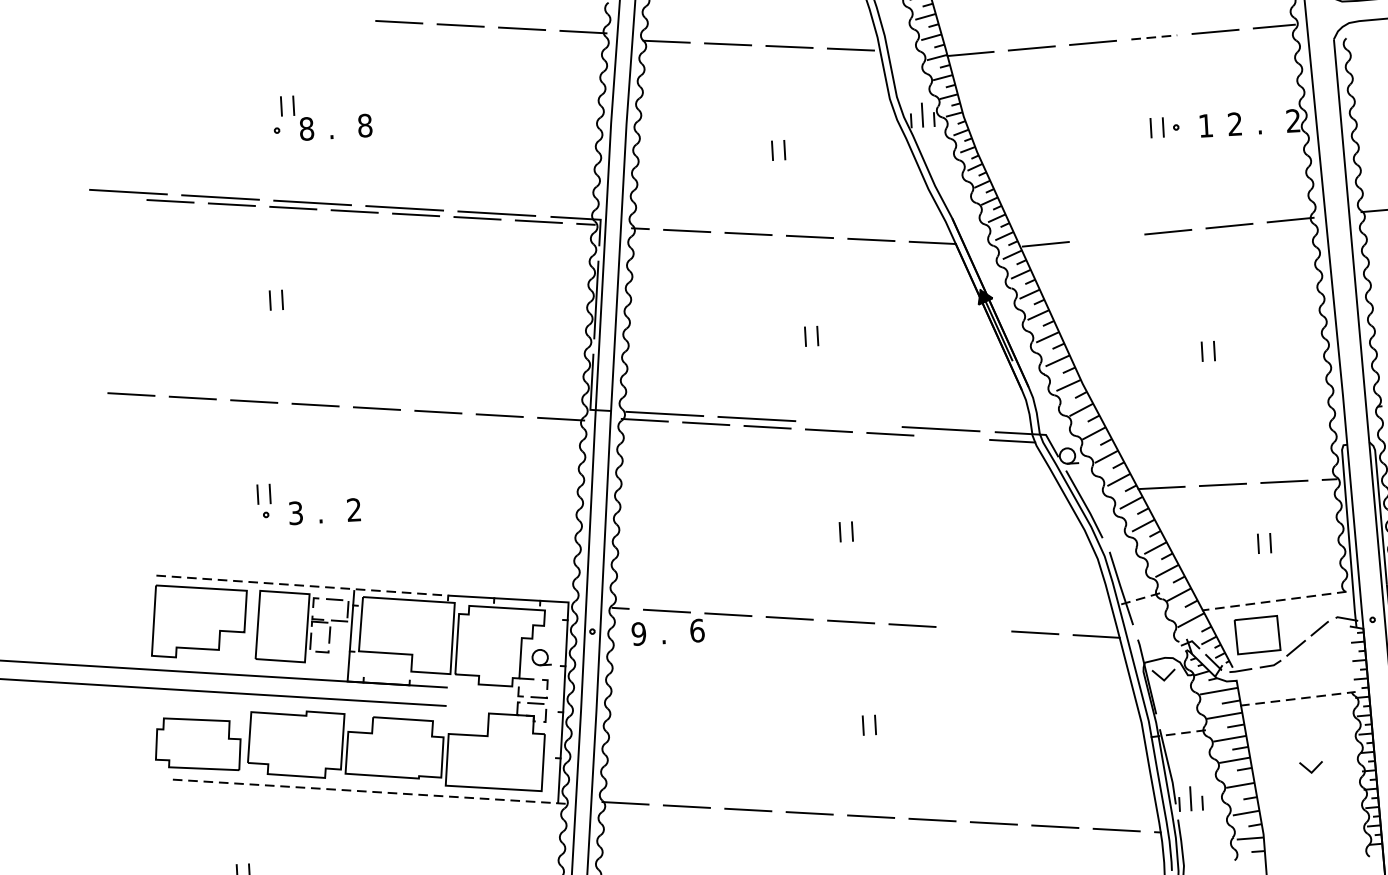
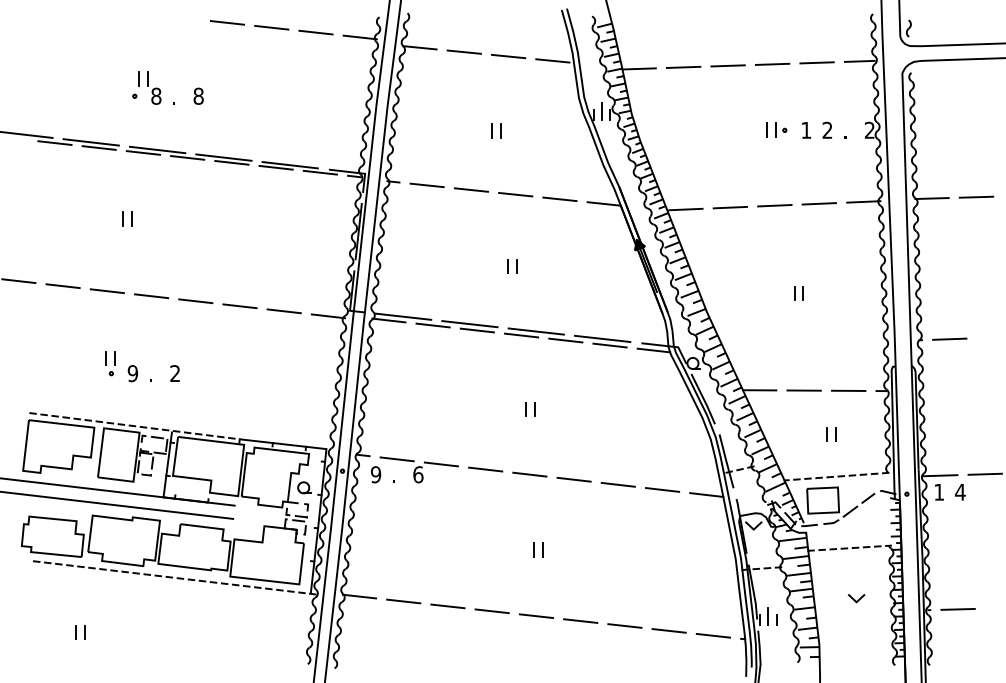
line: (1154, 37) -> (772, 64), dashed -> solid
line: (1107, 238) -> (730, 207), added
line: (847, 424) -> (535, 331), added
line: (950, 437) -> (609, 345), added
text: (295, 513) -> (132, 373), 3 -> 9
line: (972, 628) -> (617, 484), added

